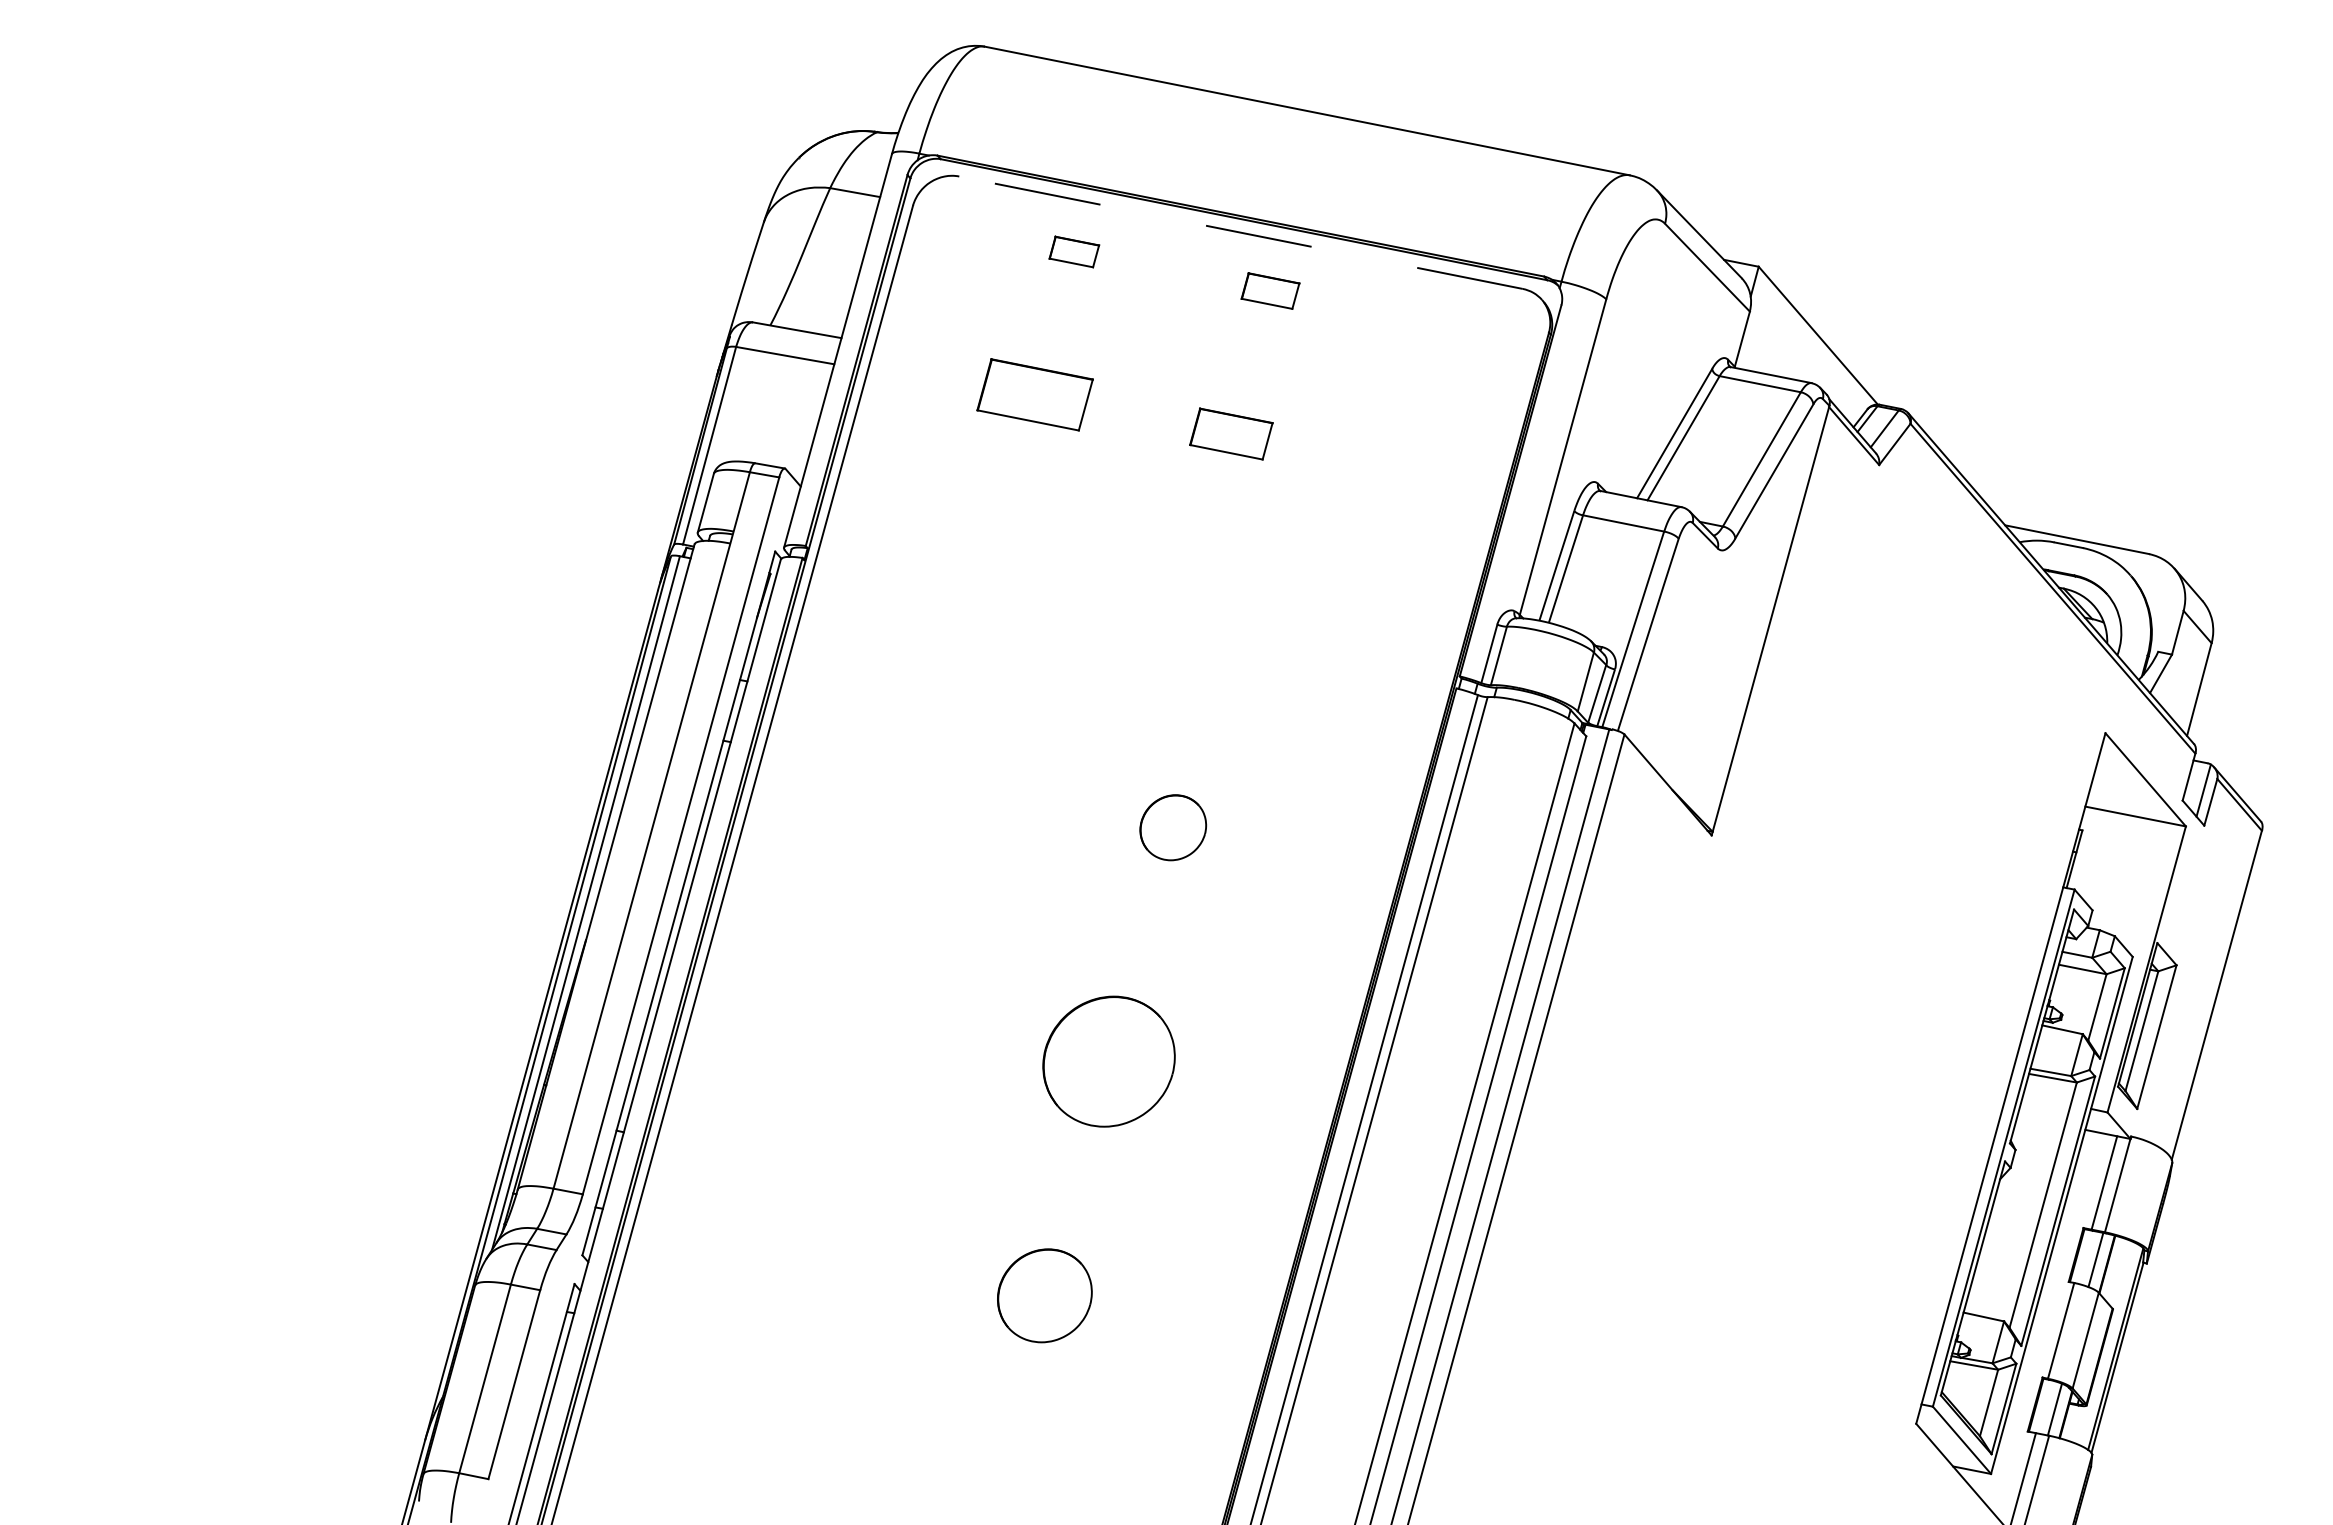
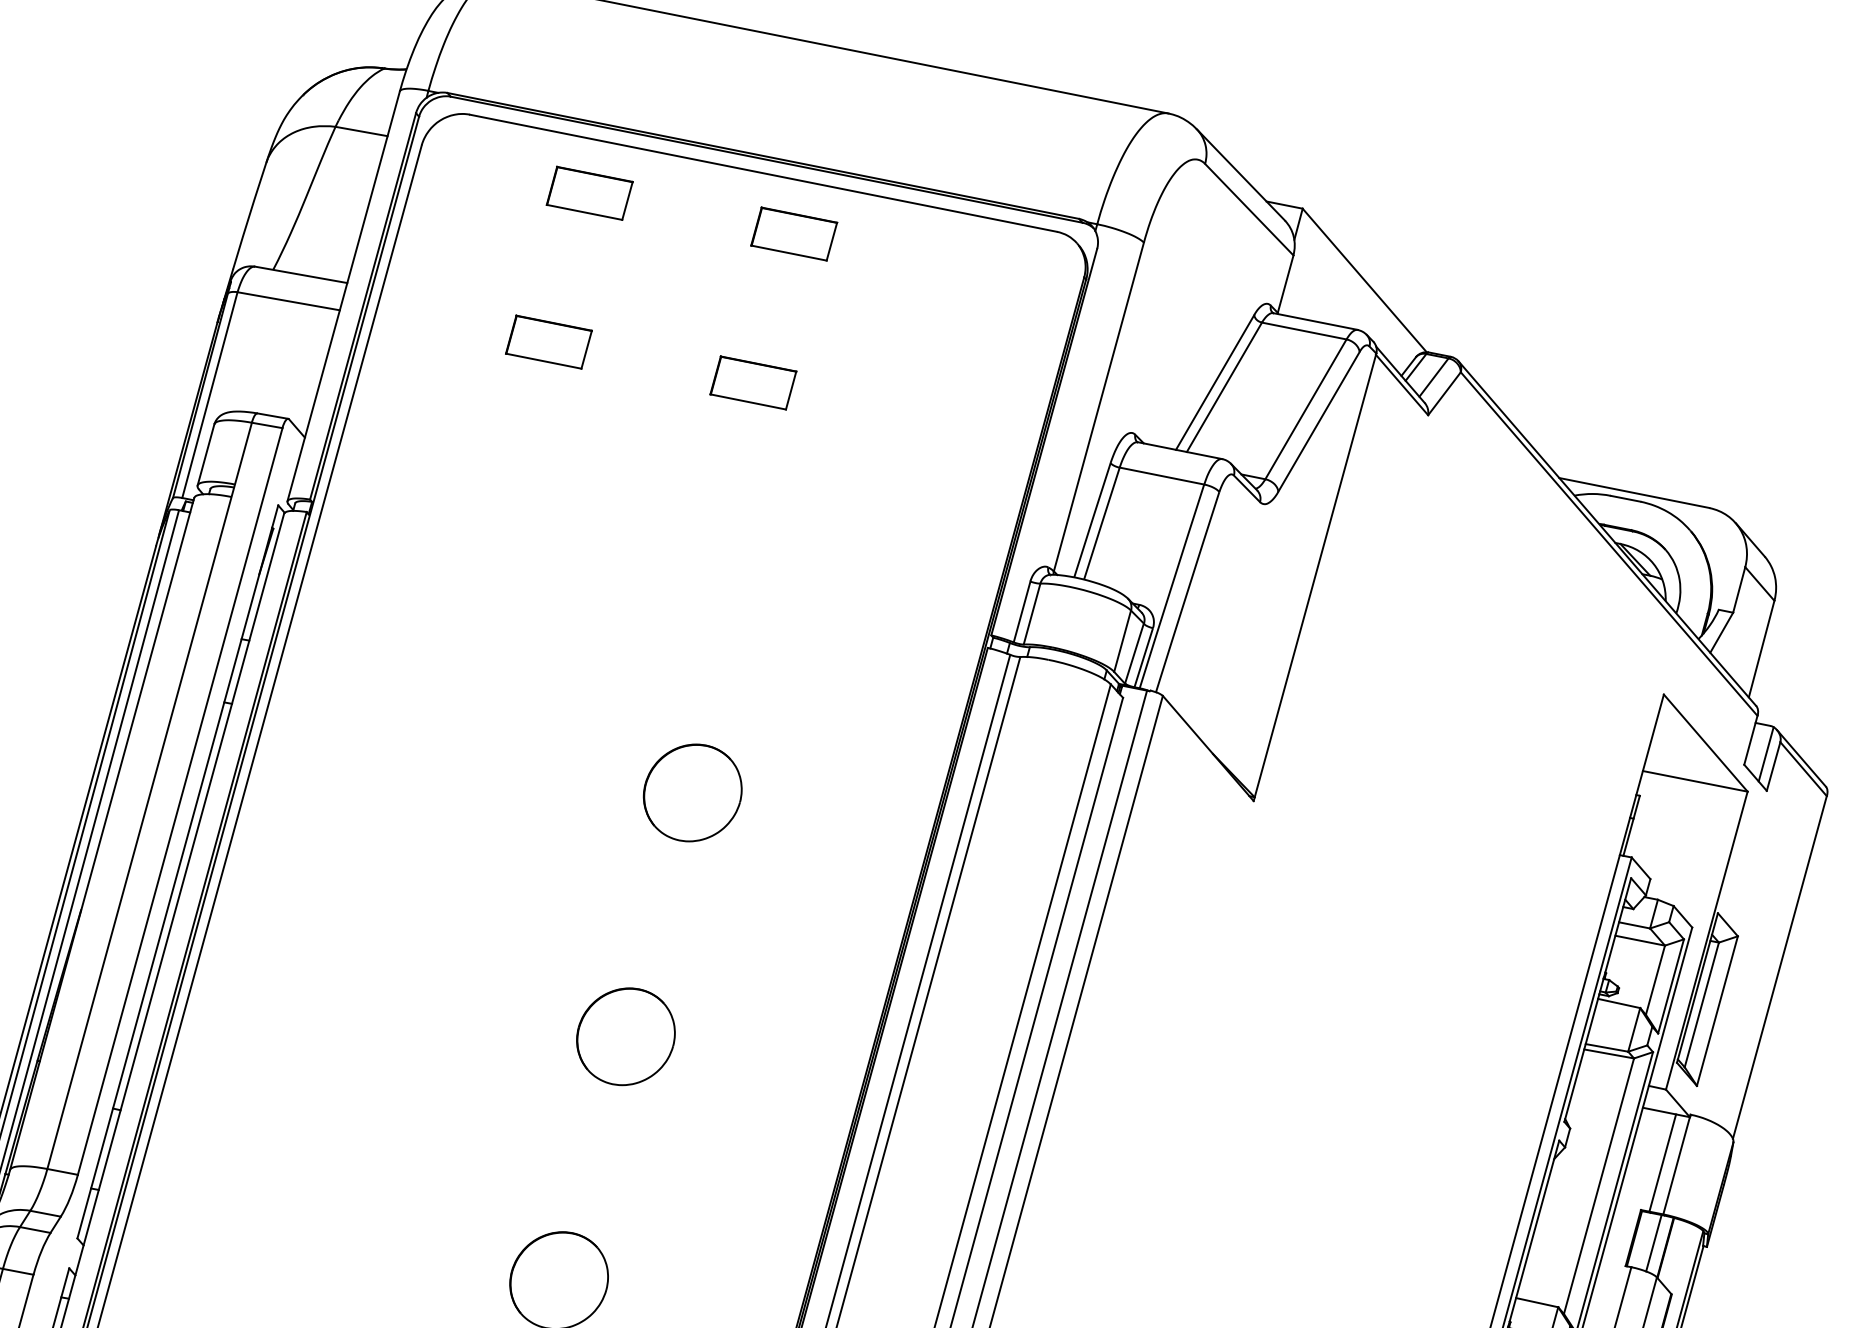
line: (1240, 232) -> (762, 173), dashed -> solid
part: (1074, 251) -> (590, 192), size x1.67
part: (1270, 290) -> (794, 233), size x1.43
part: (1034, 394) -> (548, 341), size x0.71
part: (1173, 827) -> (693, 792), size x1.43
part: (1108, 1061) -> (625, 1036), size x0.71

